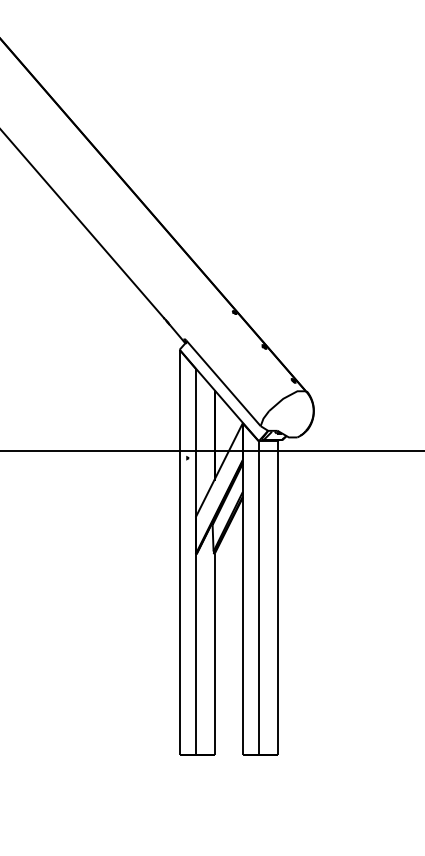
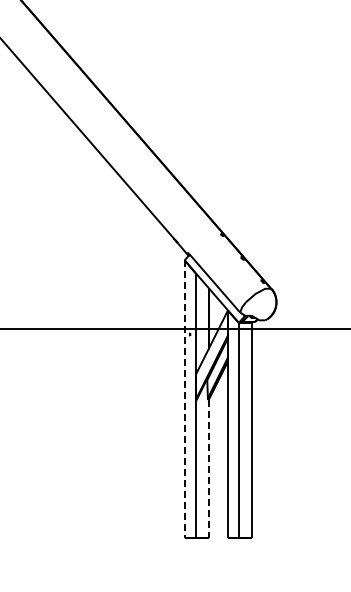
line: (179, 551) -> (184, 398), solid -> dashed
line: (214, 653) -> (208, 468), solid -> dashed

